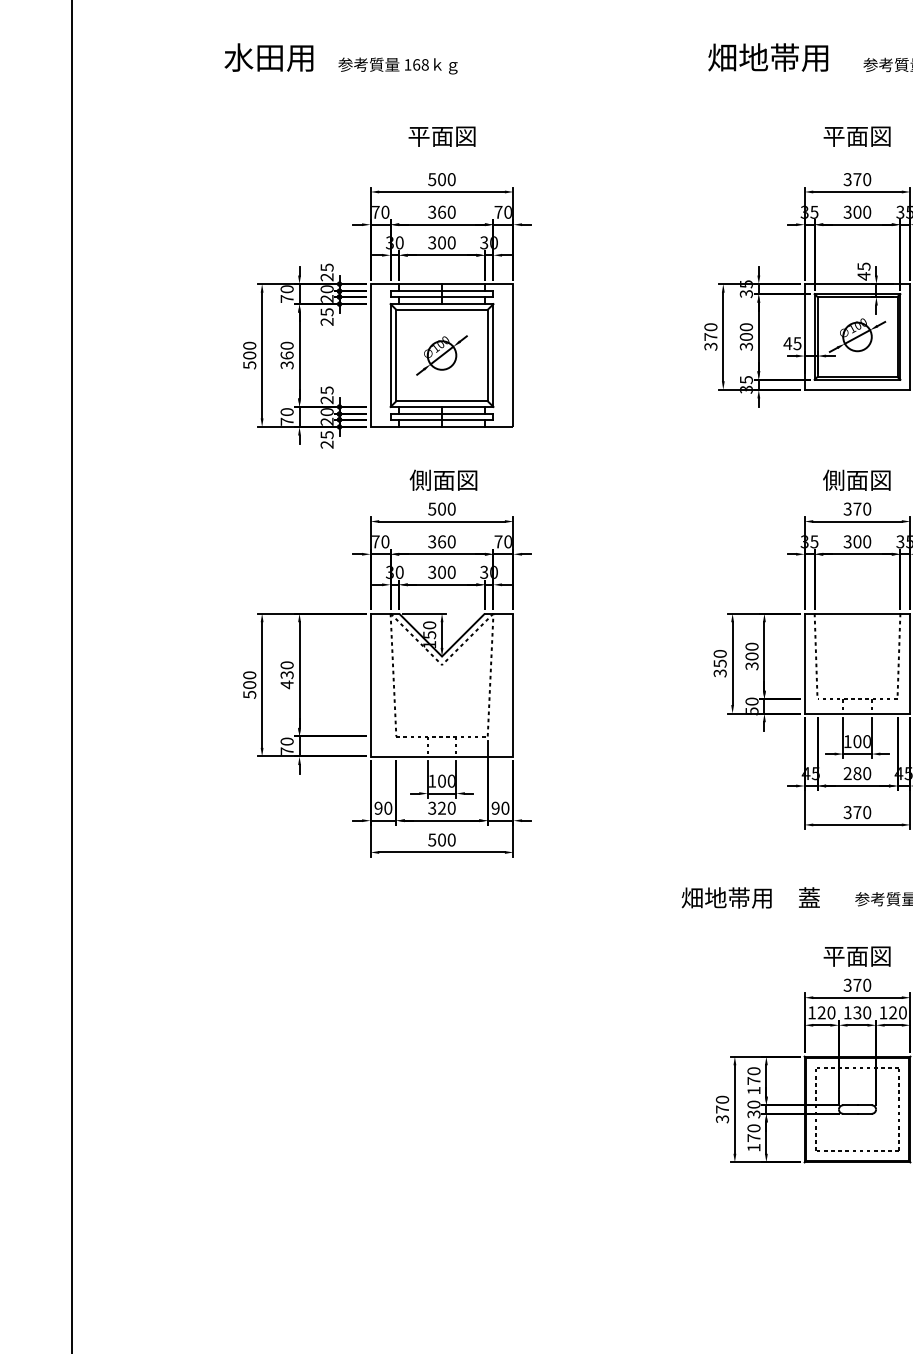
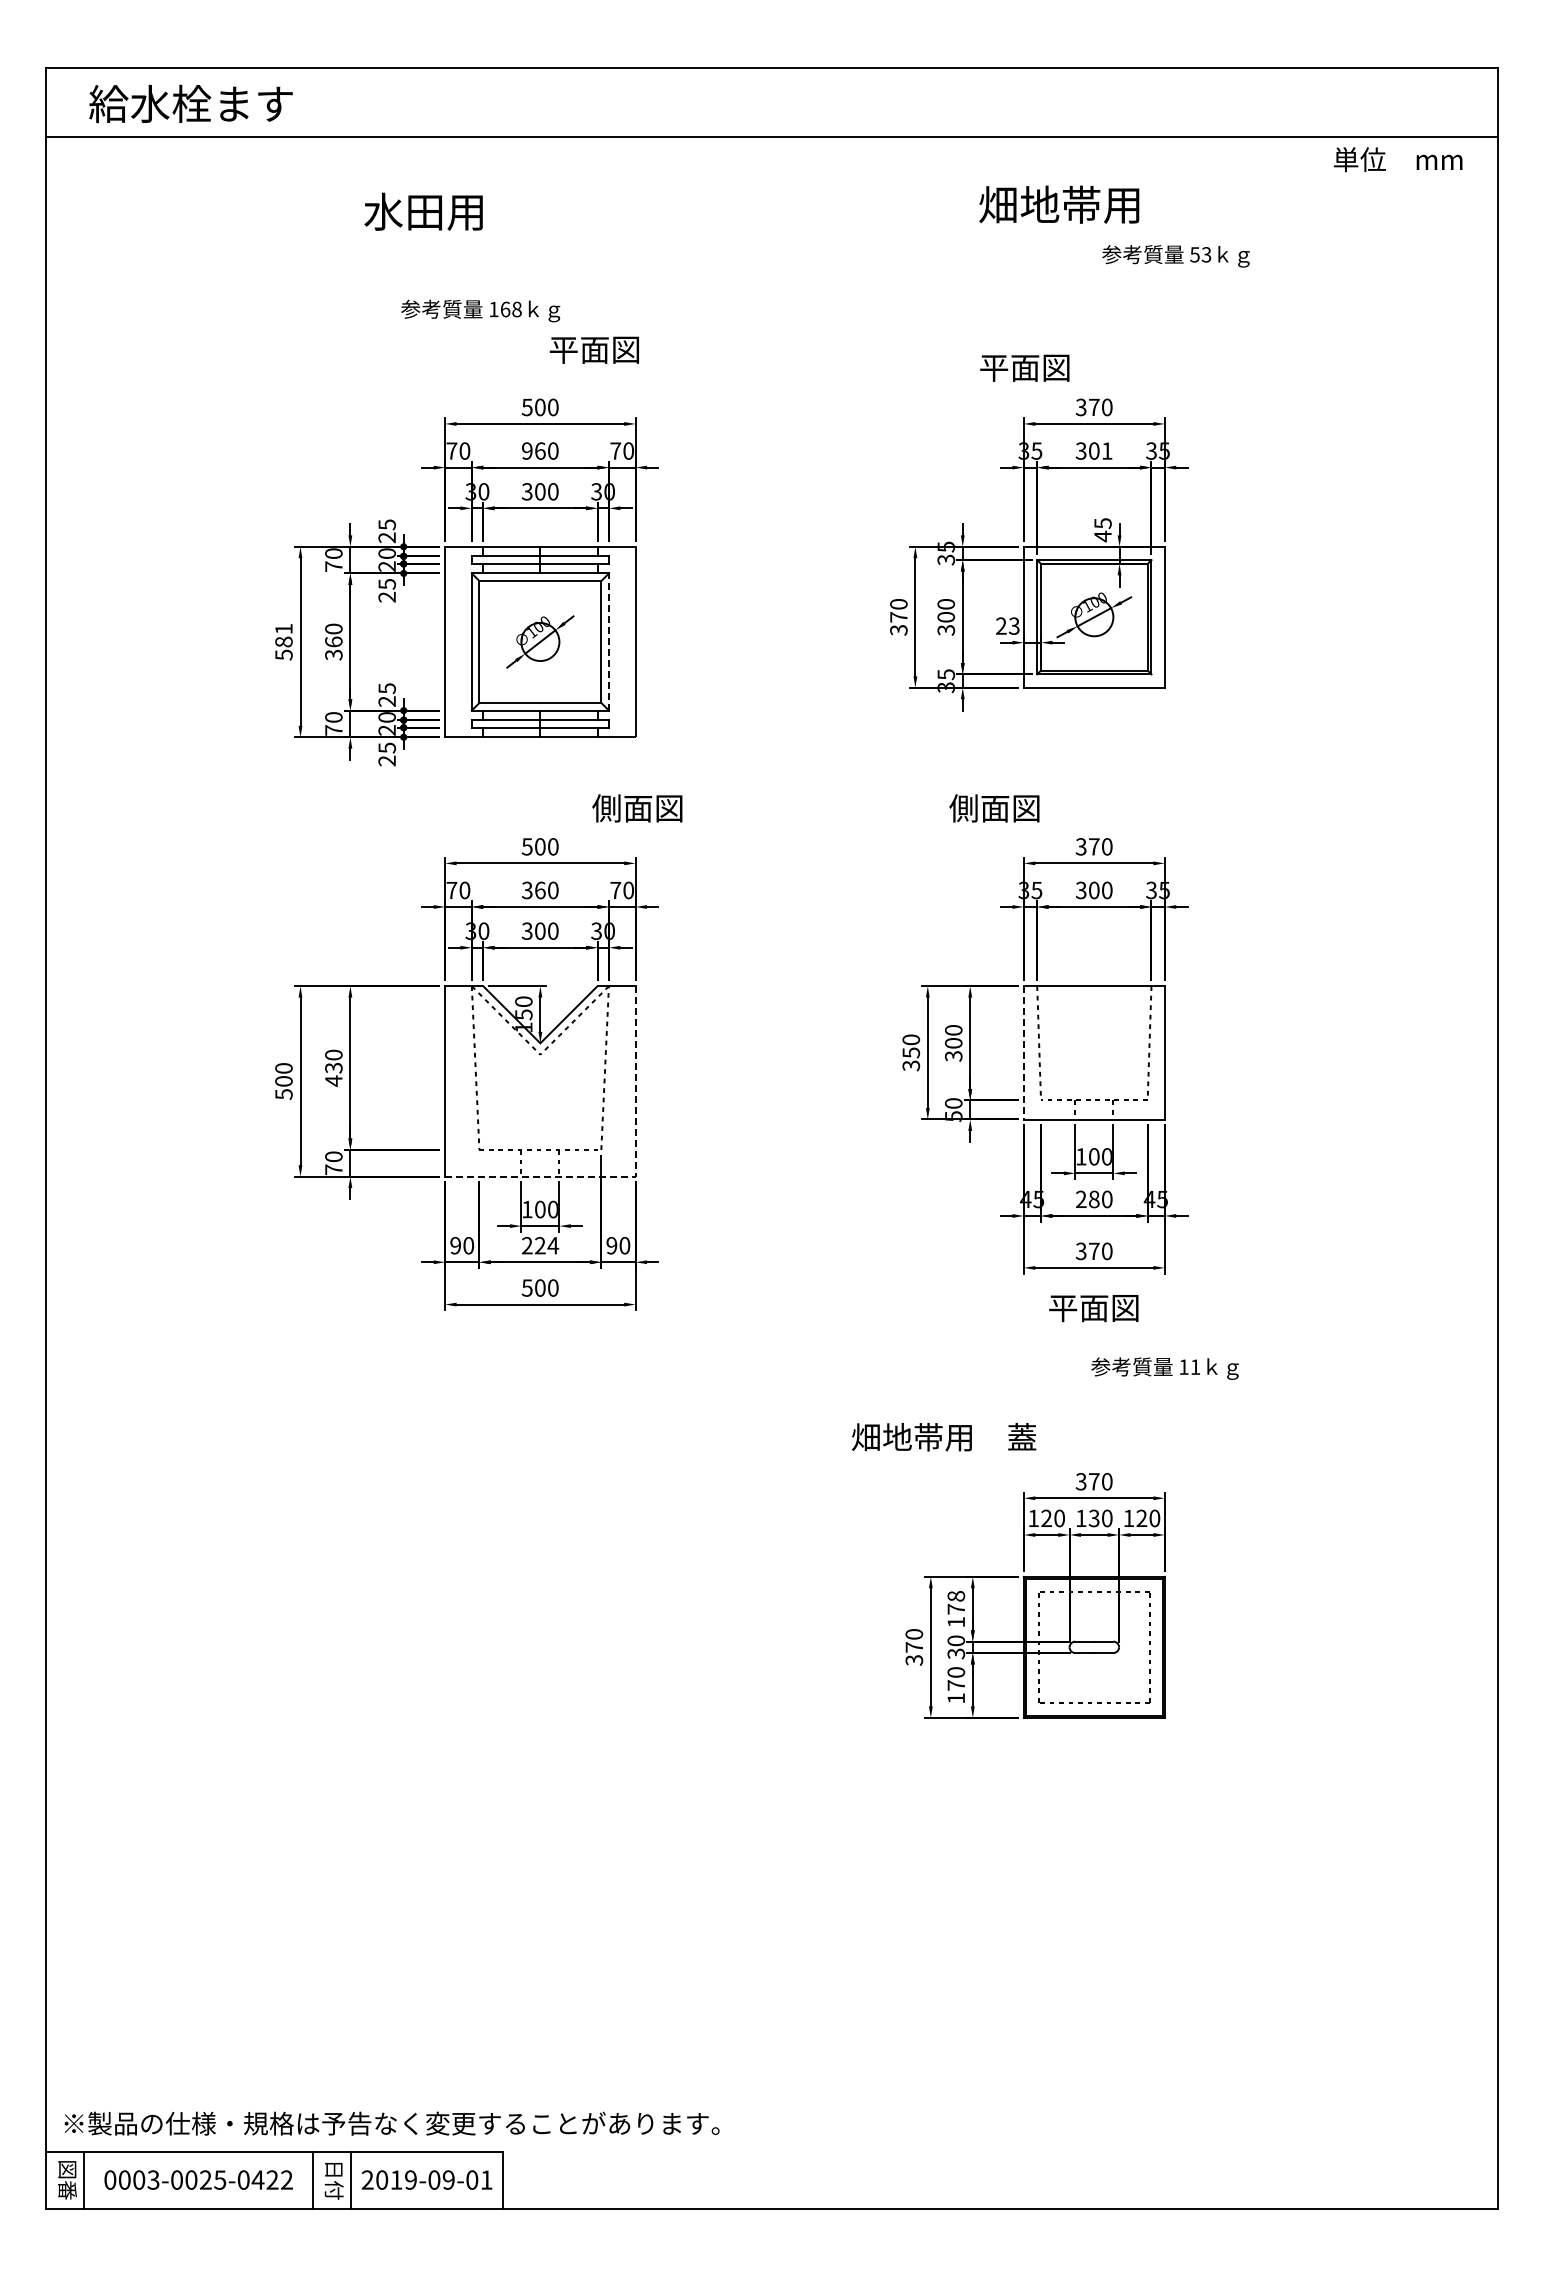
text: (268, 57) -> (423, 211), moved
text: (768, 57) -> (1059, 204), moved
text: (397, 65) -> (480, 310), moved
text: (441, 136) -> (593, 349), moved
text: (856, 136) -> (1024, 367), moved
text: (431, 211) -> (526, 450), 360 -> 960
text: (867, 211) -> (1107, 450), 300 -> 301
text: (792, 343) -> (1007, 625), 45 -> 23
text: (249, 350) -> (283, 635), 500 -> 581
line: (493, 355) -> (608, 642), solid -> dashed
text: (443, 480) -> (637, 808), moved
text: (856, 480) -> (994, 808), moved
line: (804, 663) -> (1023, 1052), solid -> dashed
line: (513, 756) -> (635, 1176), solid -> dashed
text: (442, 808) -> (540, 1245), 320 -> 224
text: (751, 898) -> (944, 1437), moved
text: (856, 956) -> (1093, 1308), moved
text: (754, 1070) -> (956, 1595), 170 -> 178

